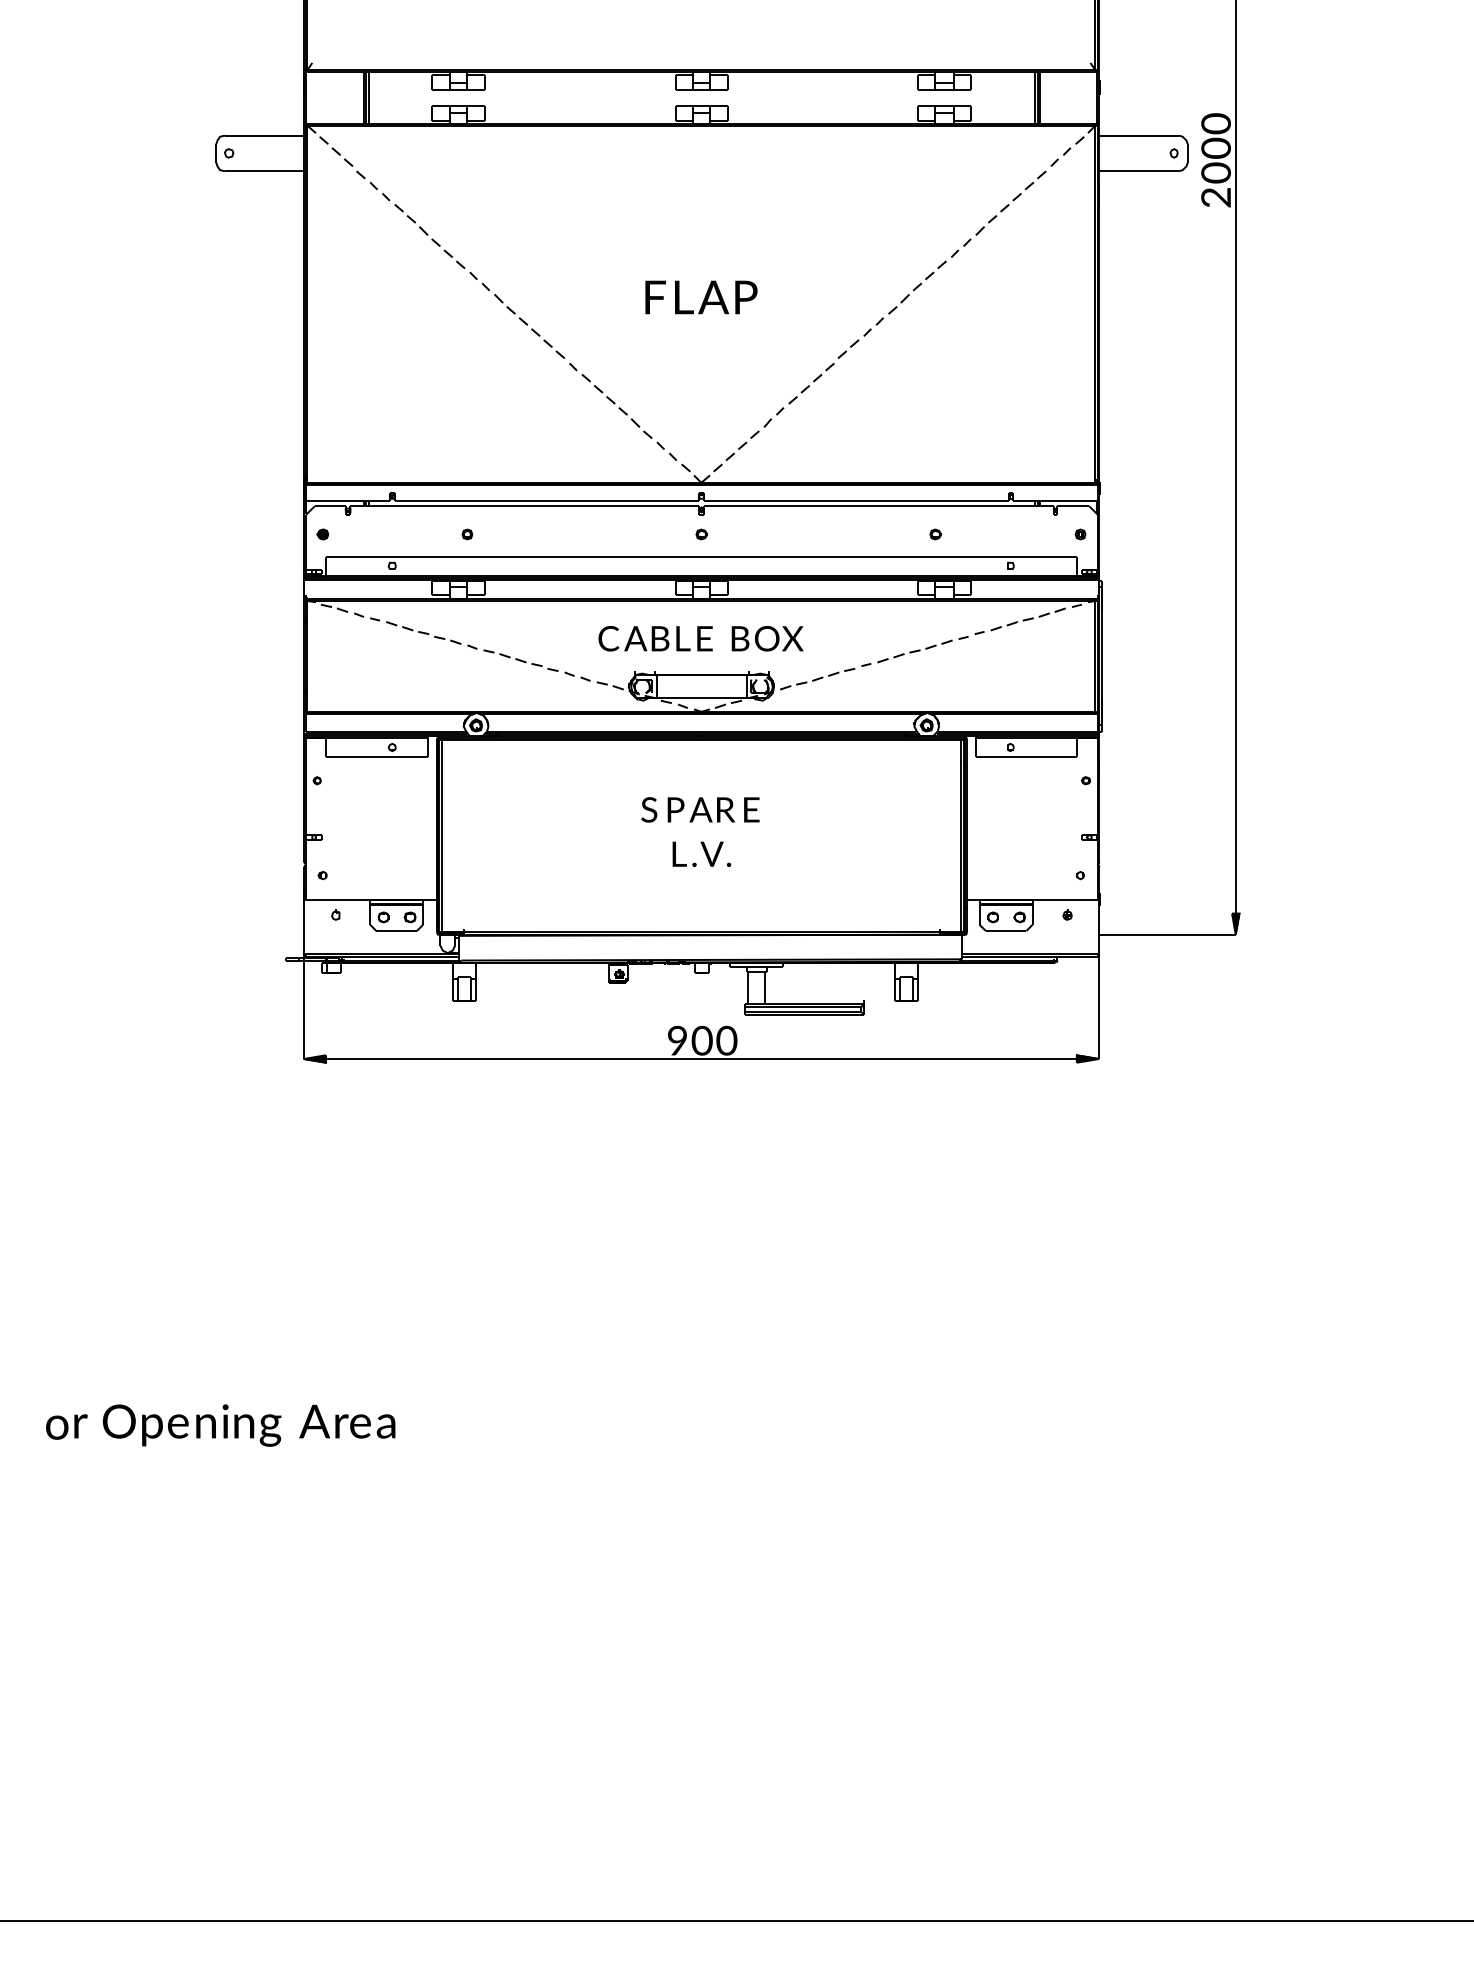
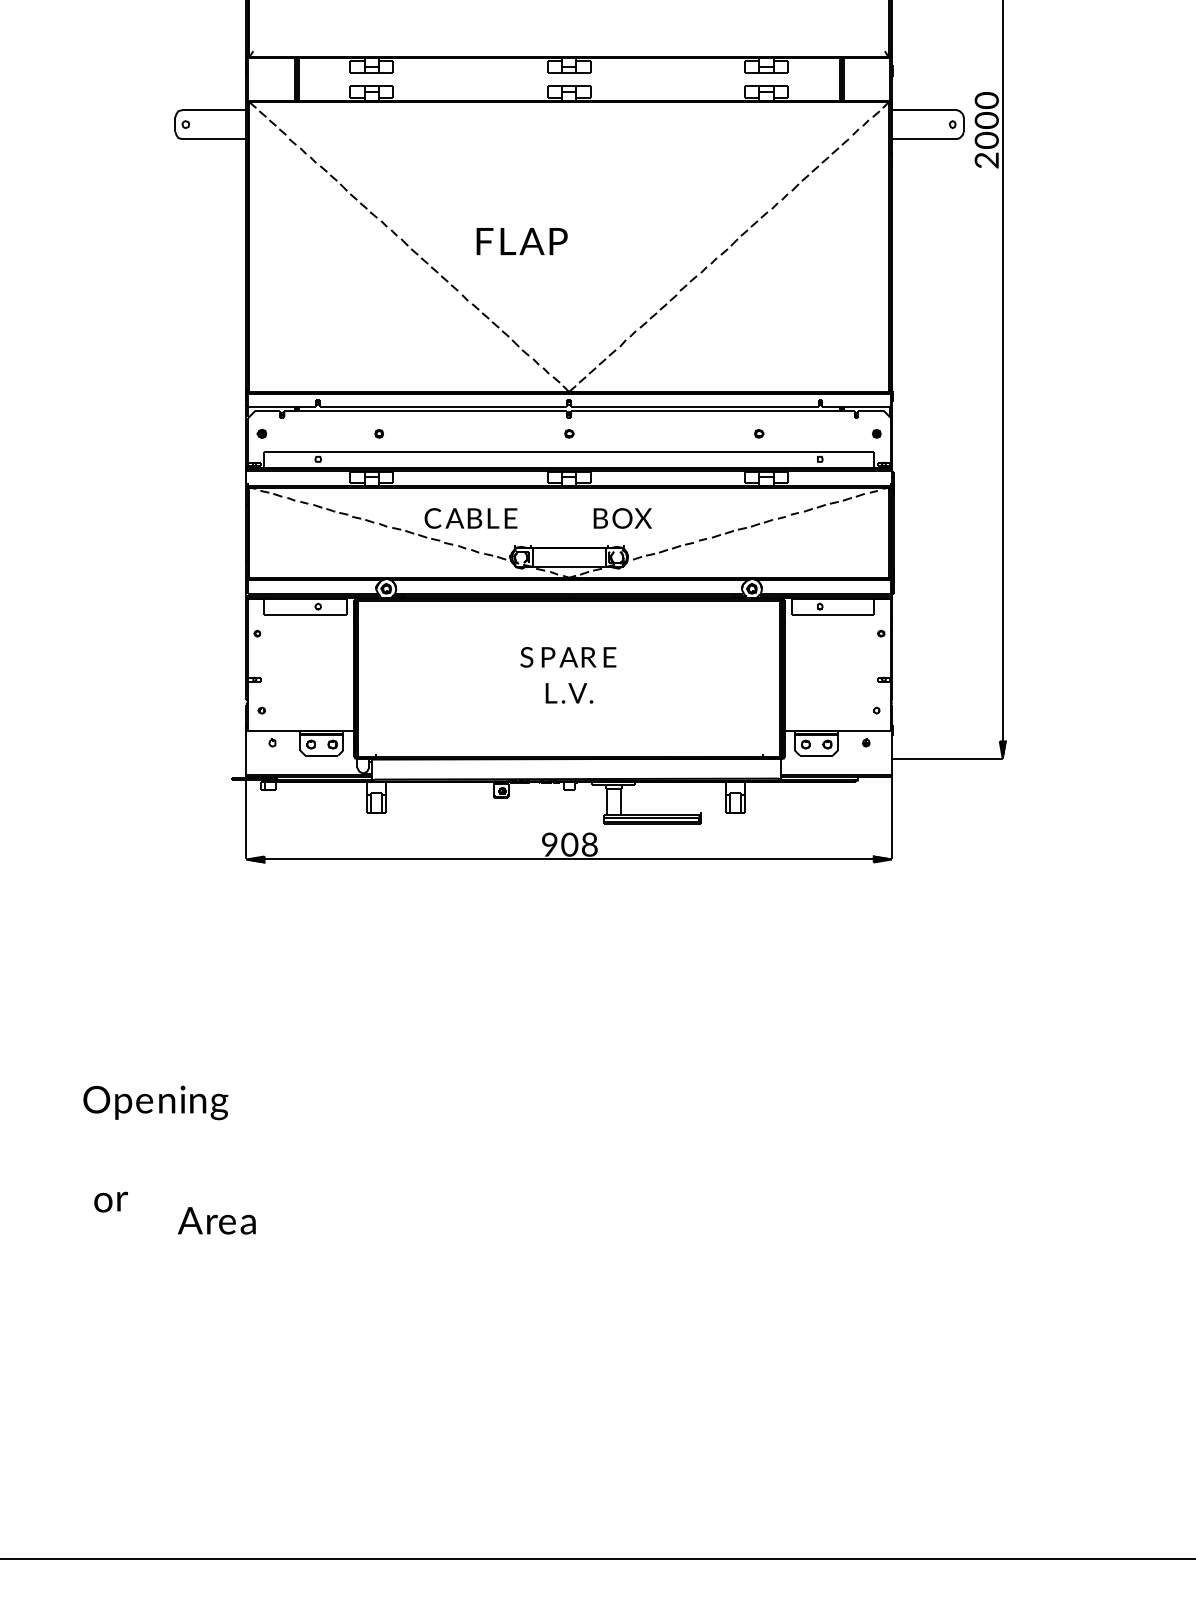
text: (700, 297) -> (521, 241), moved
text: (655, 638) -> (470, 518), moved
text: (726, 1040) -> (589, 844), 0 -> 8
text: (346, 1421) -> (216, 1220), moved
text: (191, 1425) -> (155, 1102), moved
text: (66, 1426) -> (110, 1201), moved

